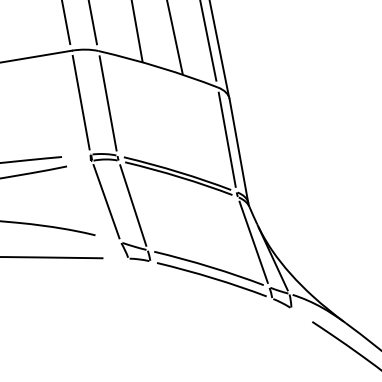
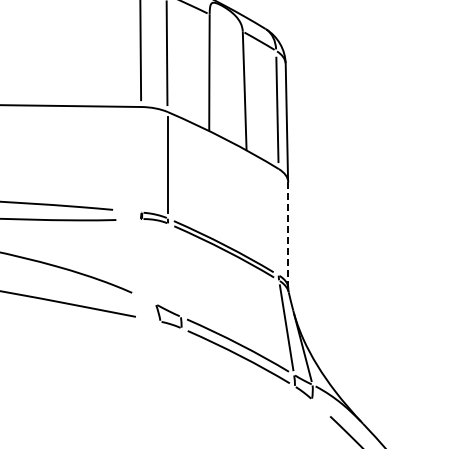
line: (81, 102) -> (141, 159), removed
line: (227, 140) -> (278, 222), removed
line: (239, 151) -> (288, 235), solid -> dashed
line: (106, 201) -> (148, 261), removed
line: (133, 205) -> (174, 270), removed

